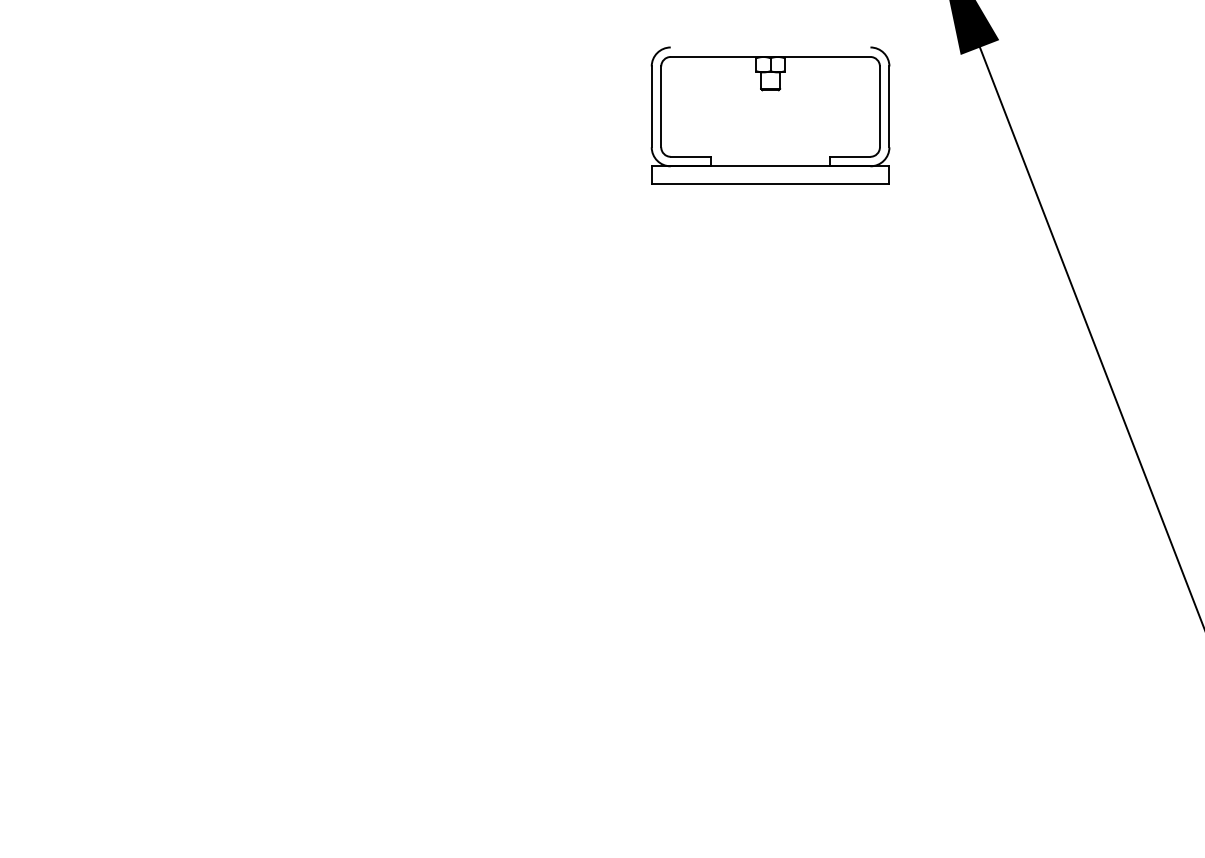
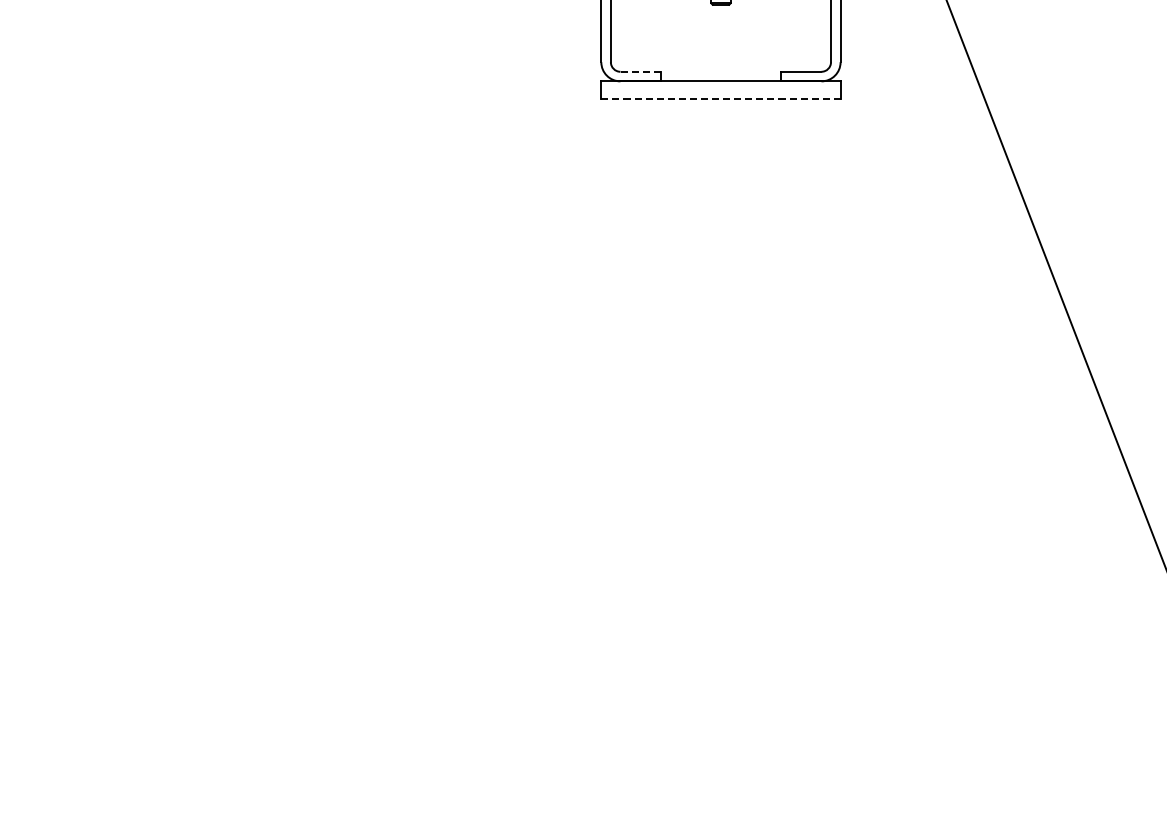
line: (690, 156) -> (640, 71), solid -> dashed
line: (770, 184) -> (720, 99), solid -> dashed

